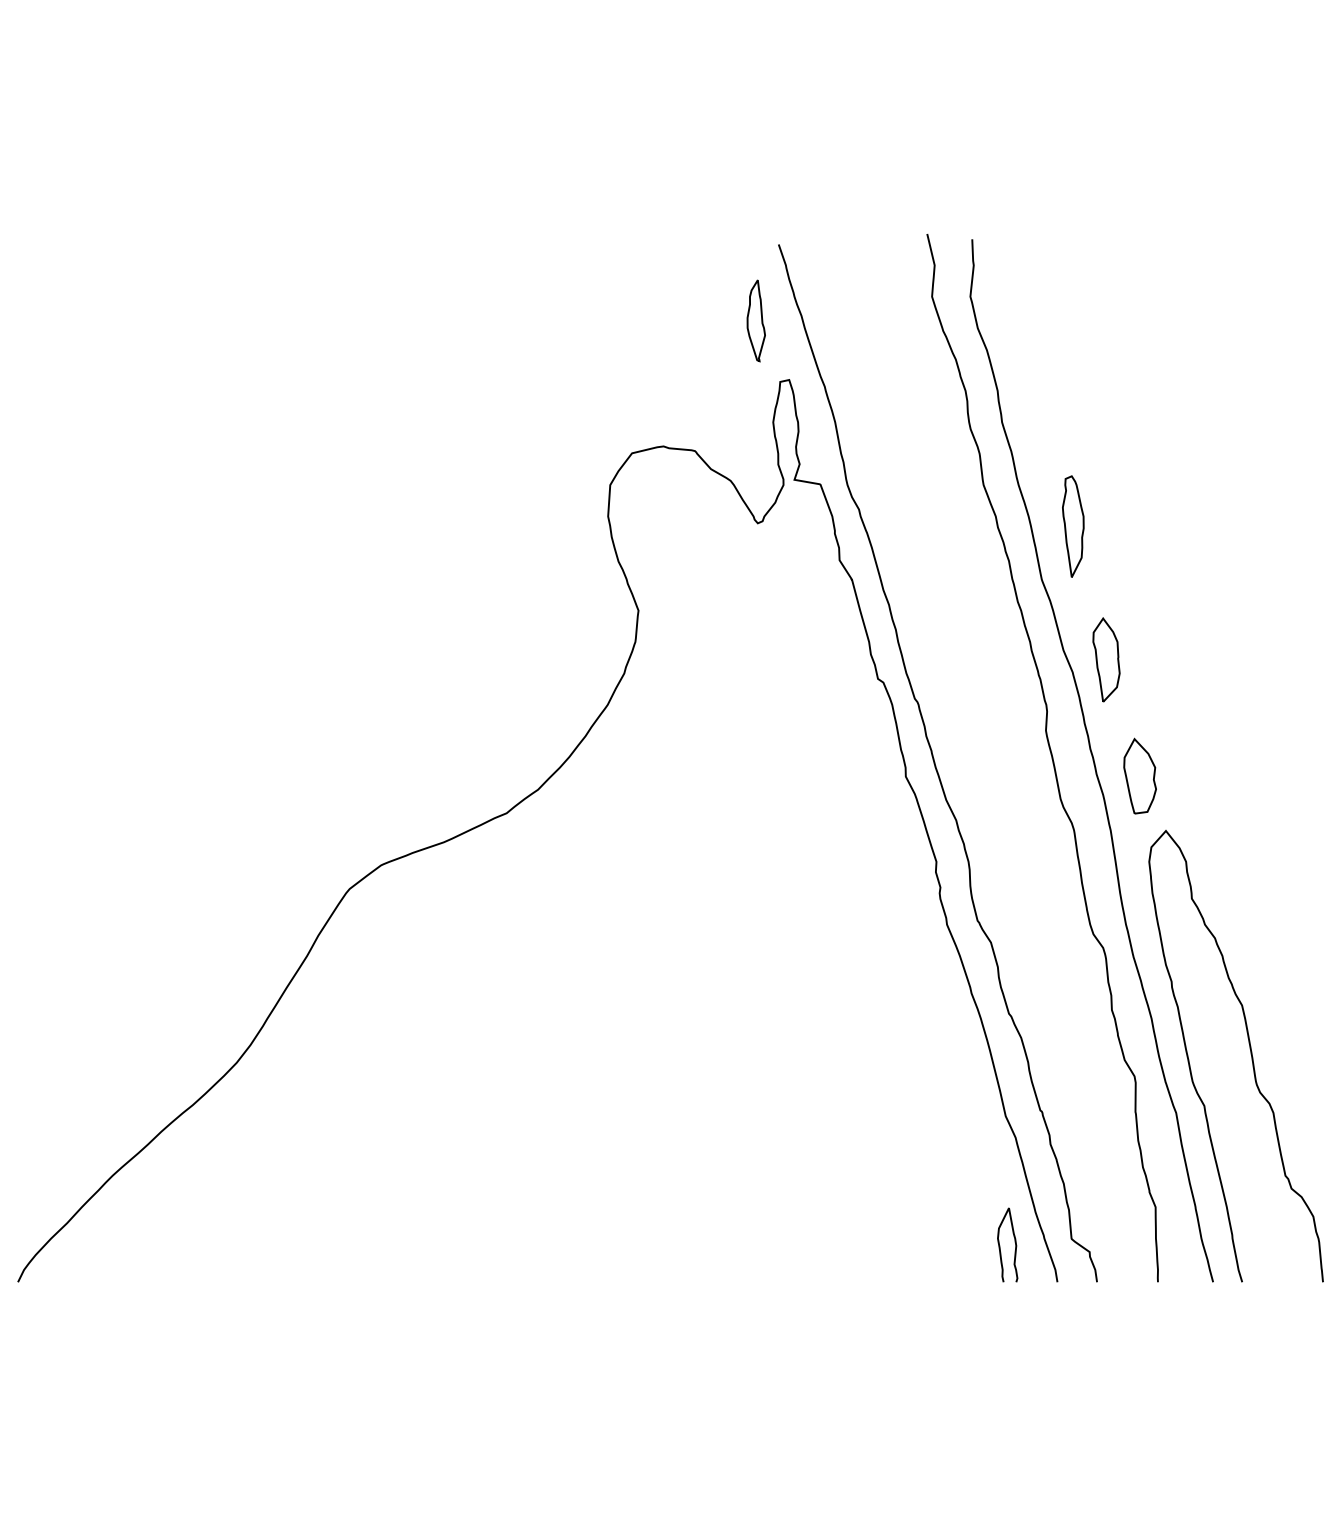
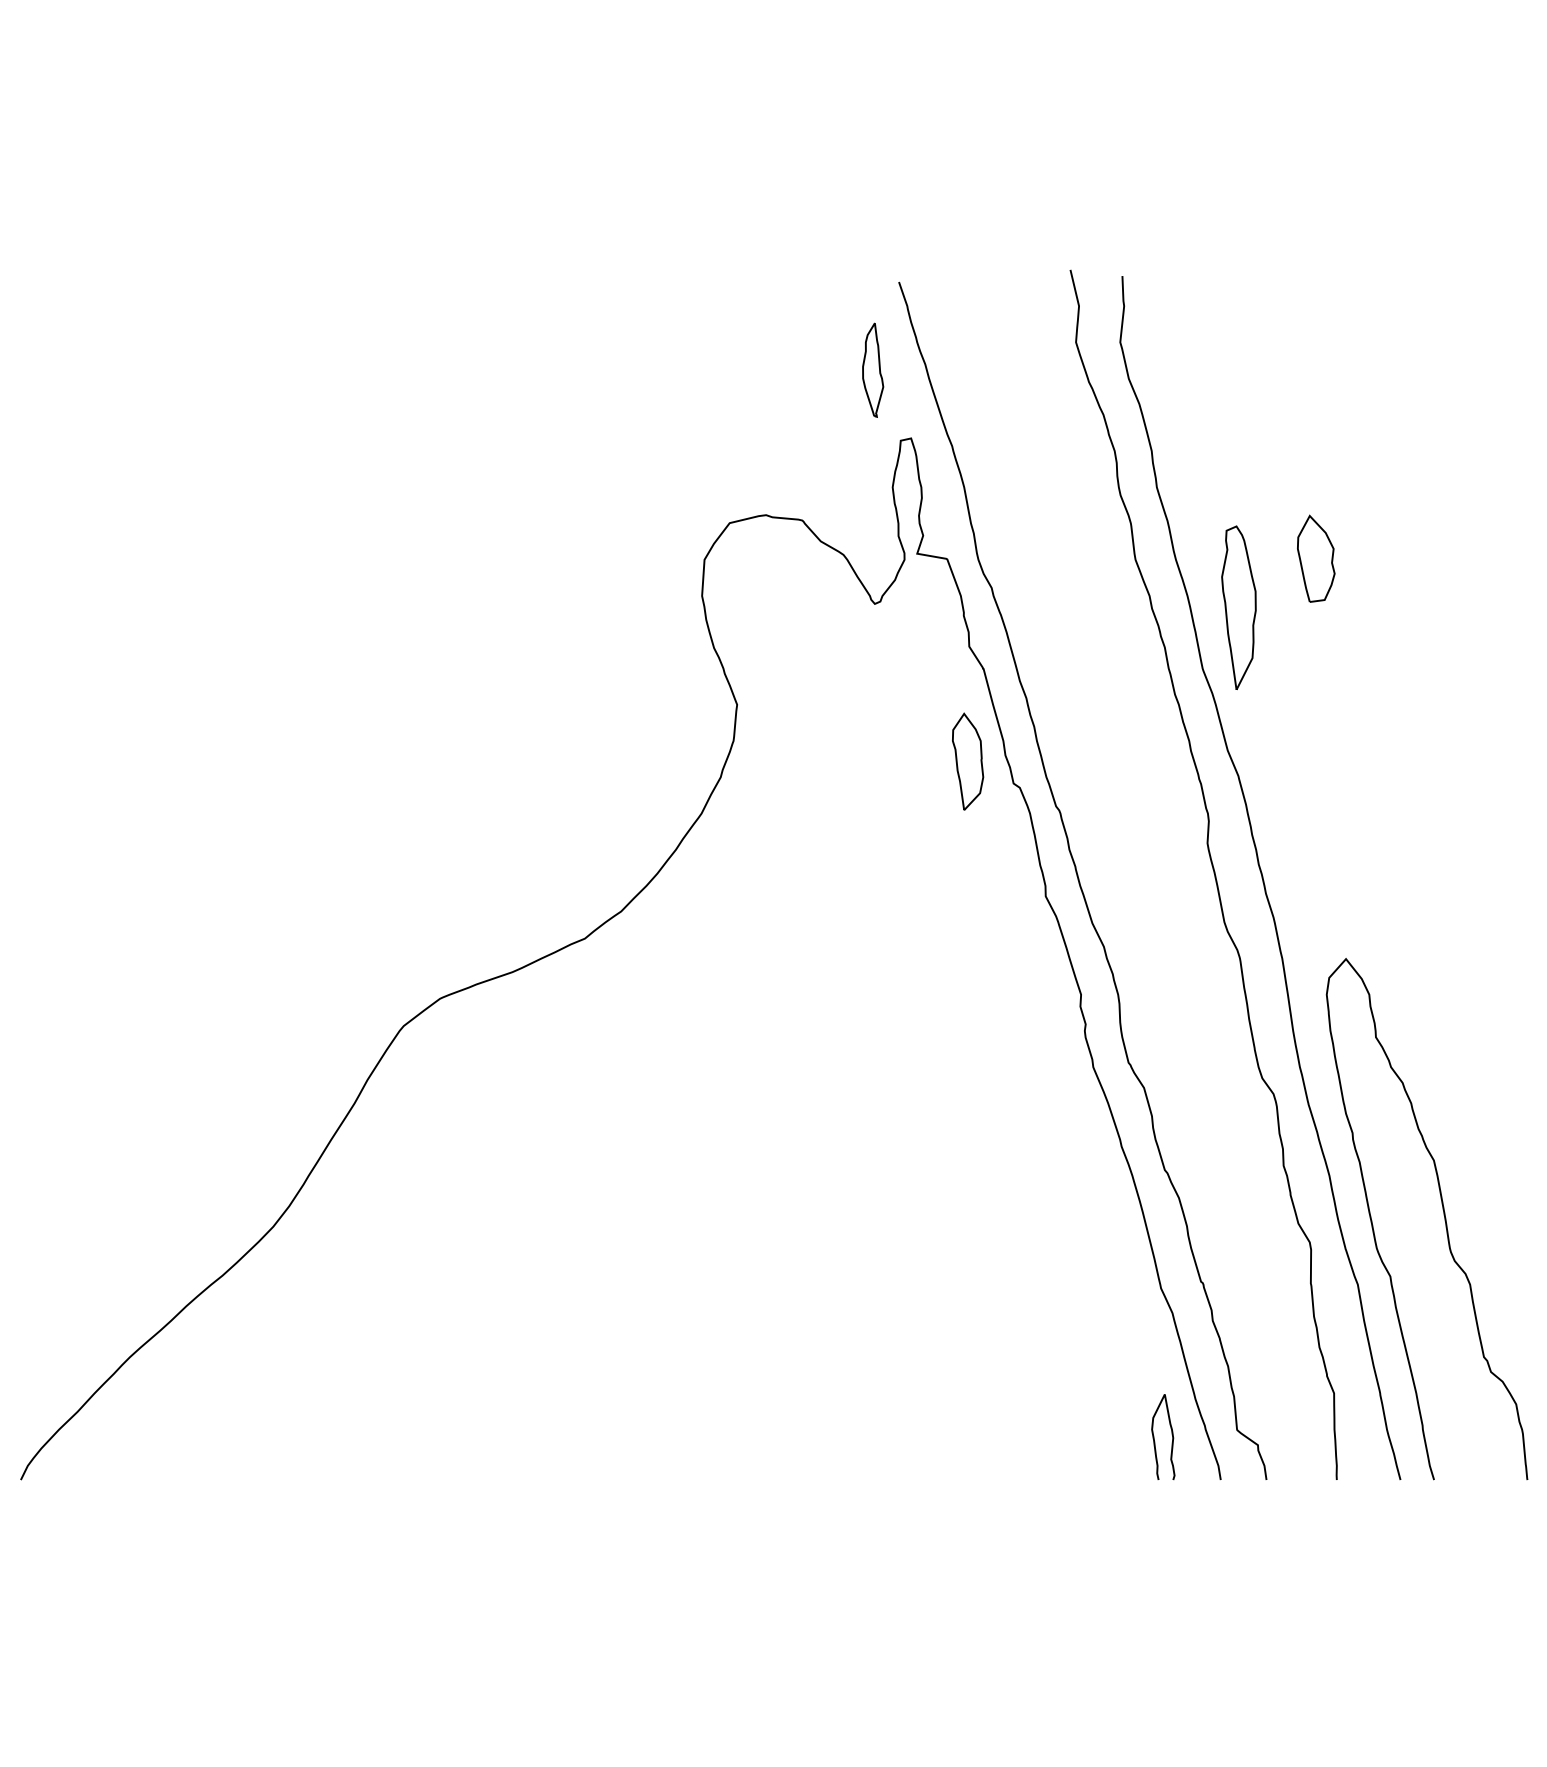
part: (1073, 526) -> (1239, 607), size x1.4
part: (1106, 659) -> (968, 761), moved
part: (1139, 775) -> (1315, 557), moved

